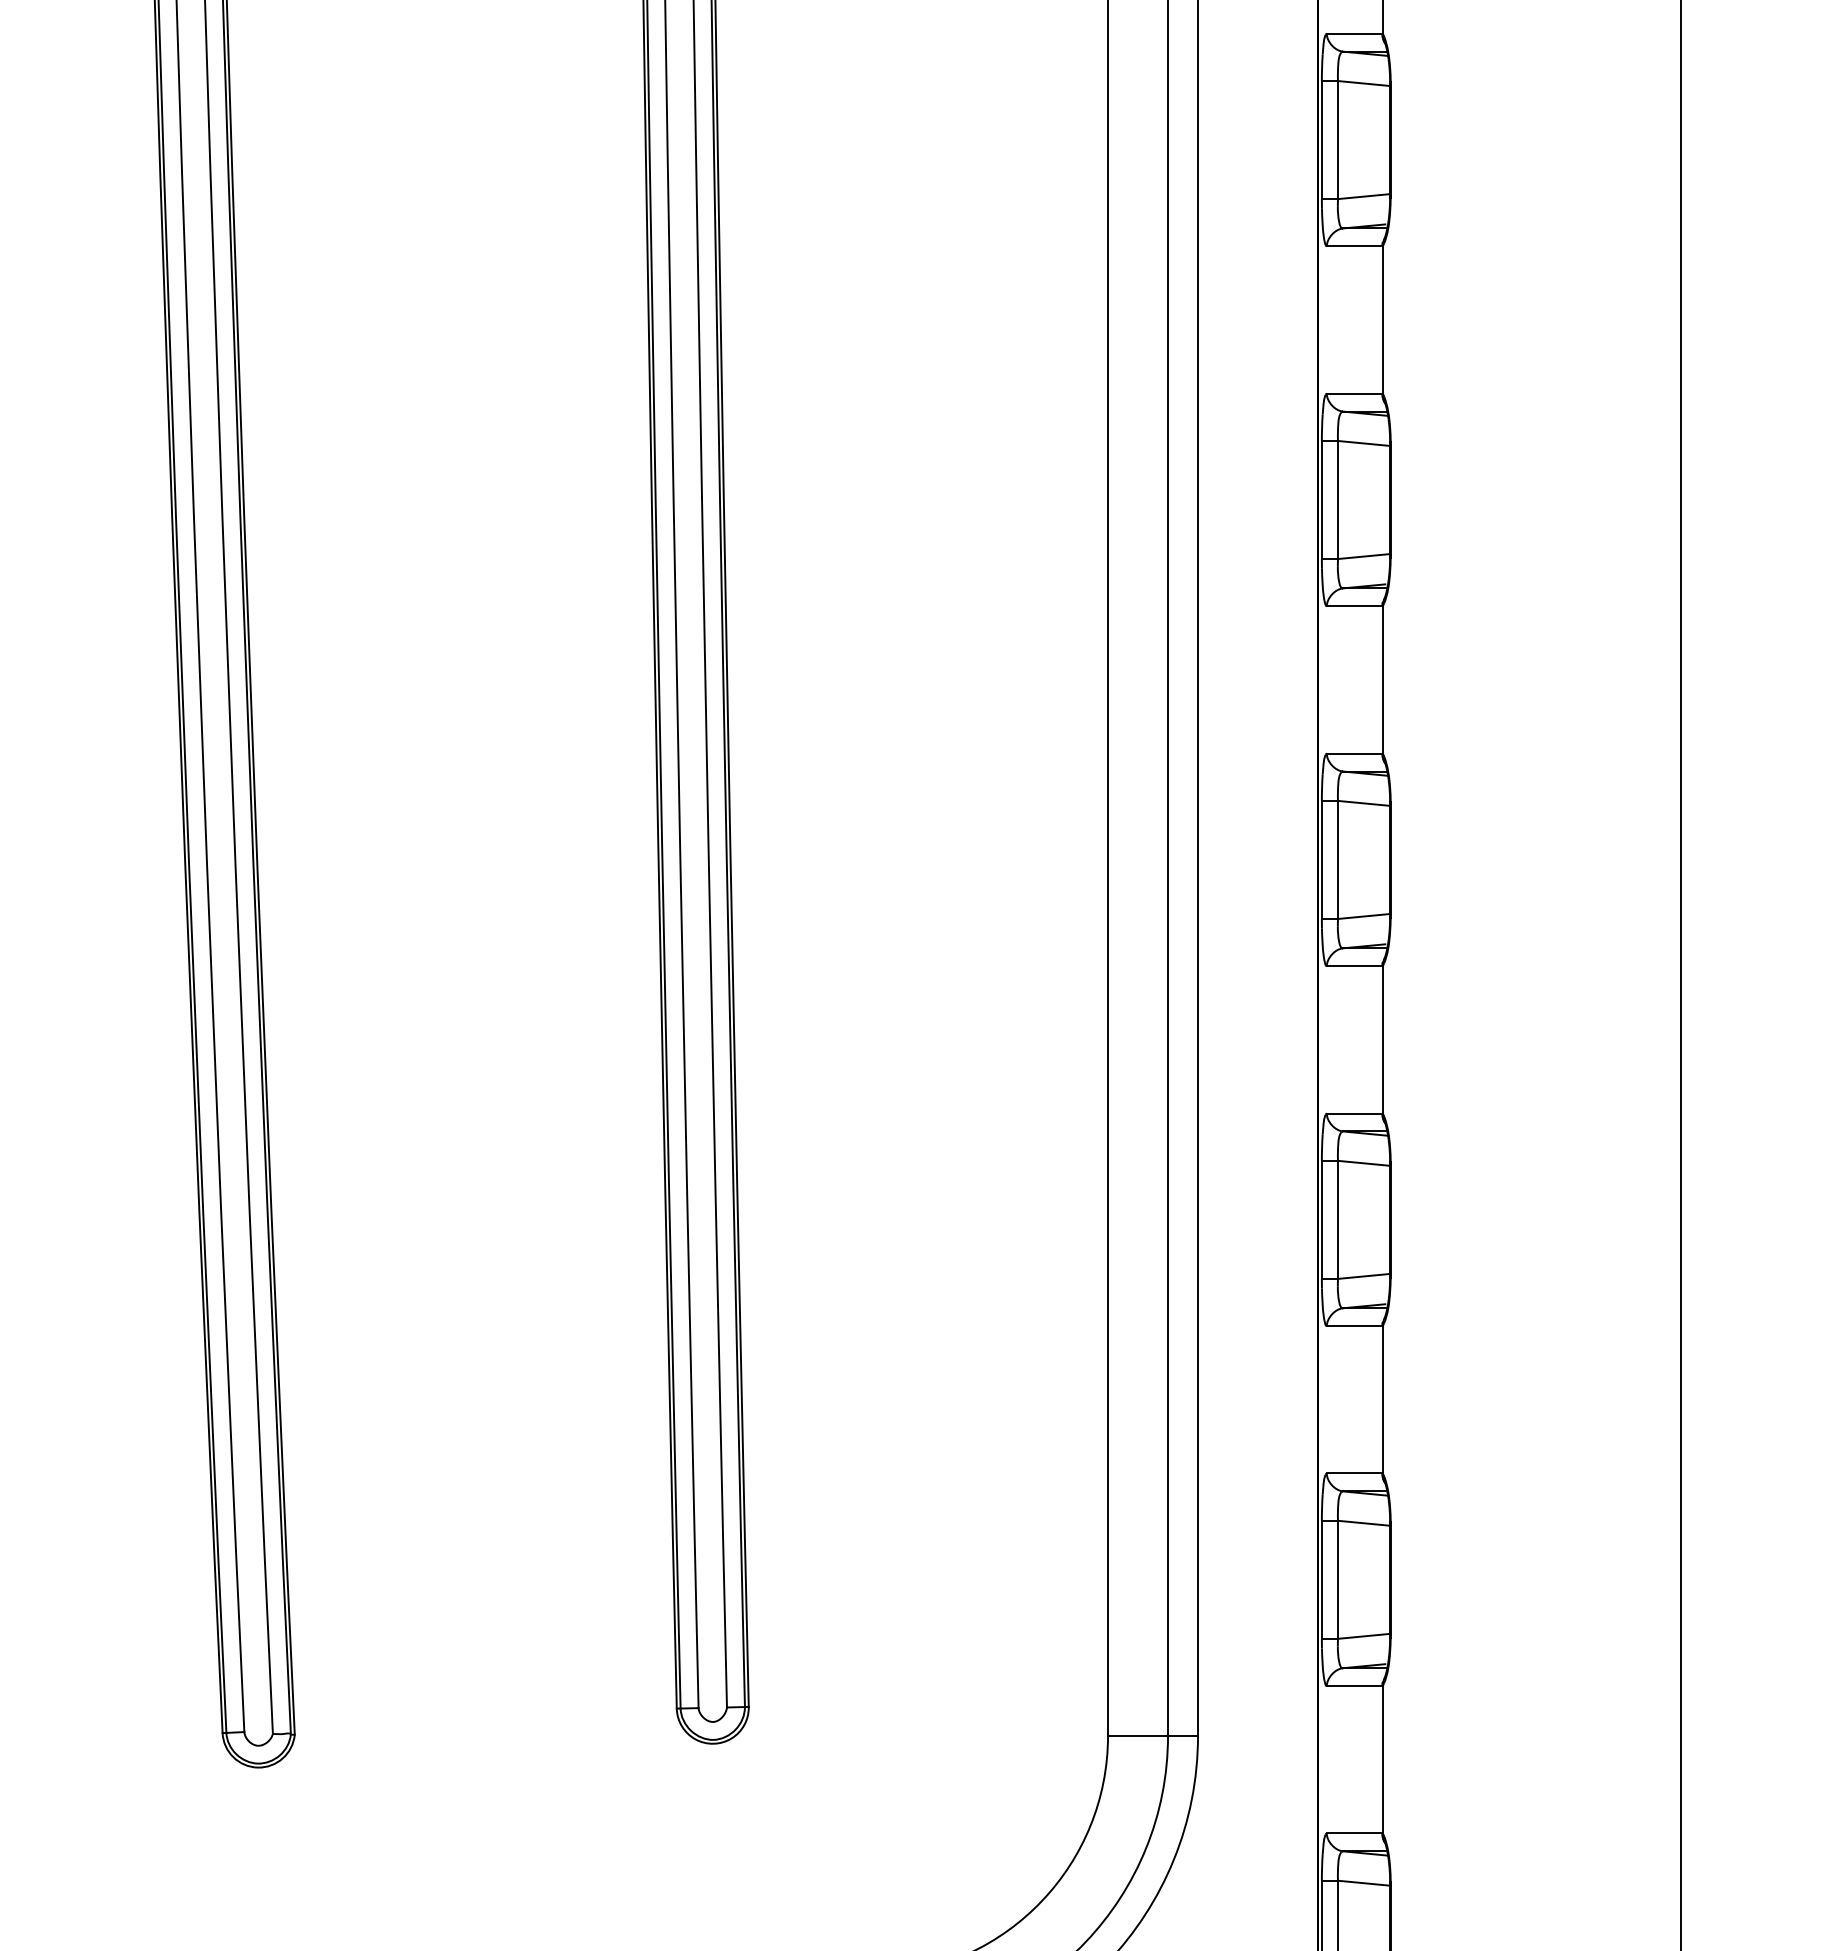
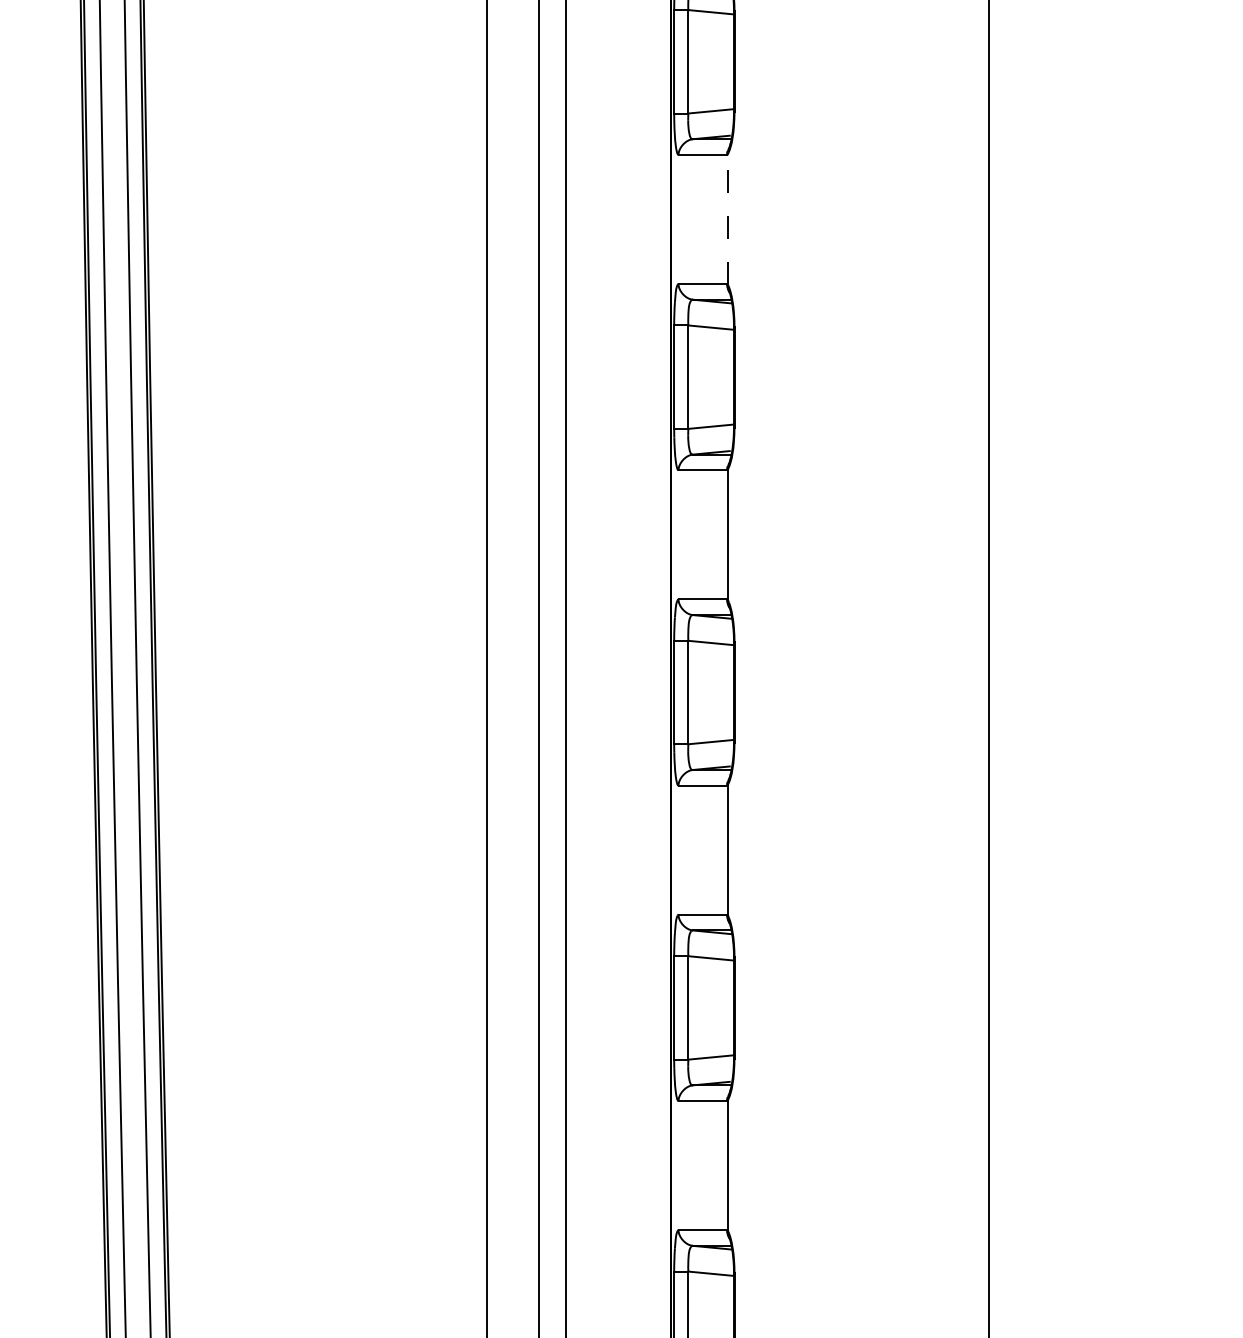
line: (1382, 319) -> (727, 219), solid -> dashed

